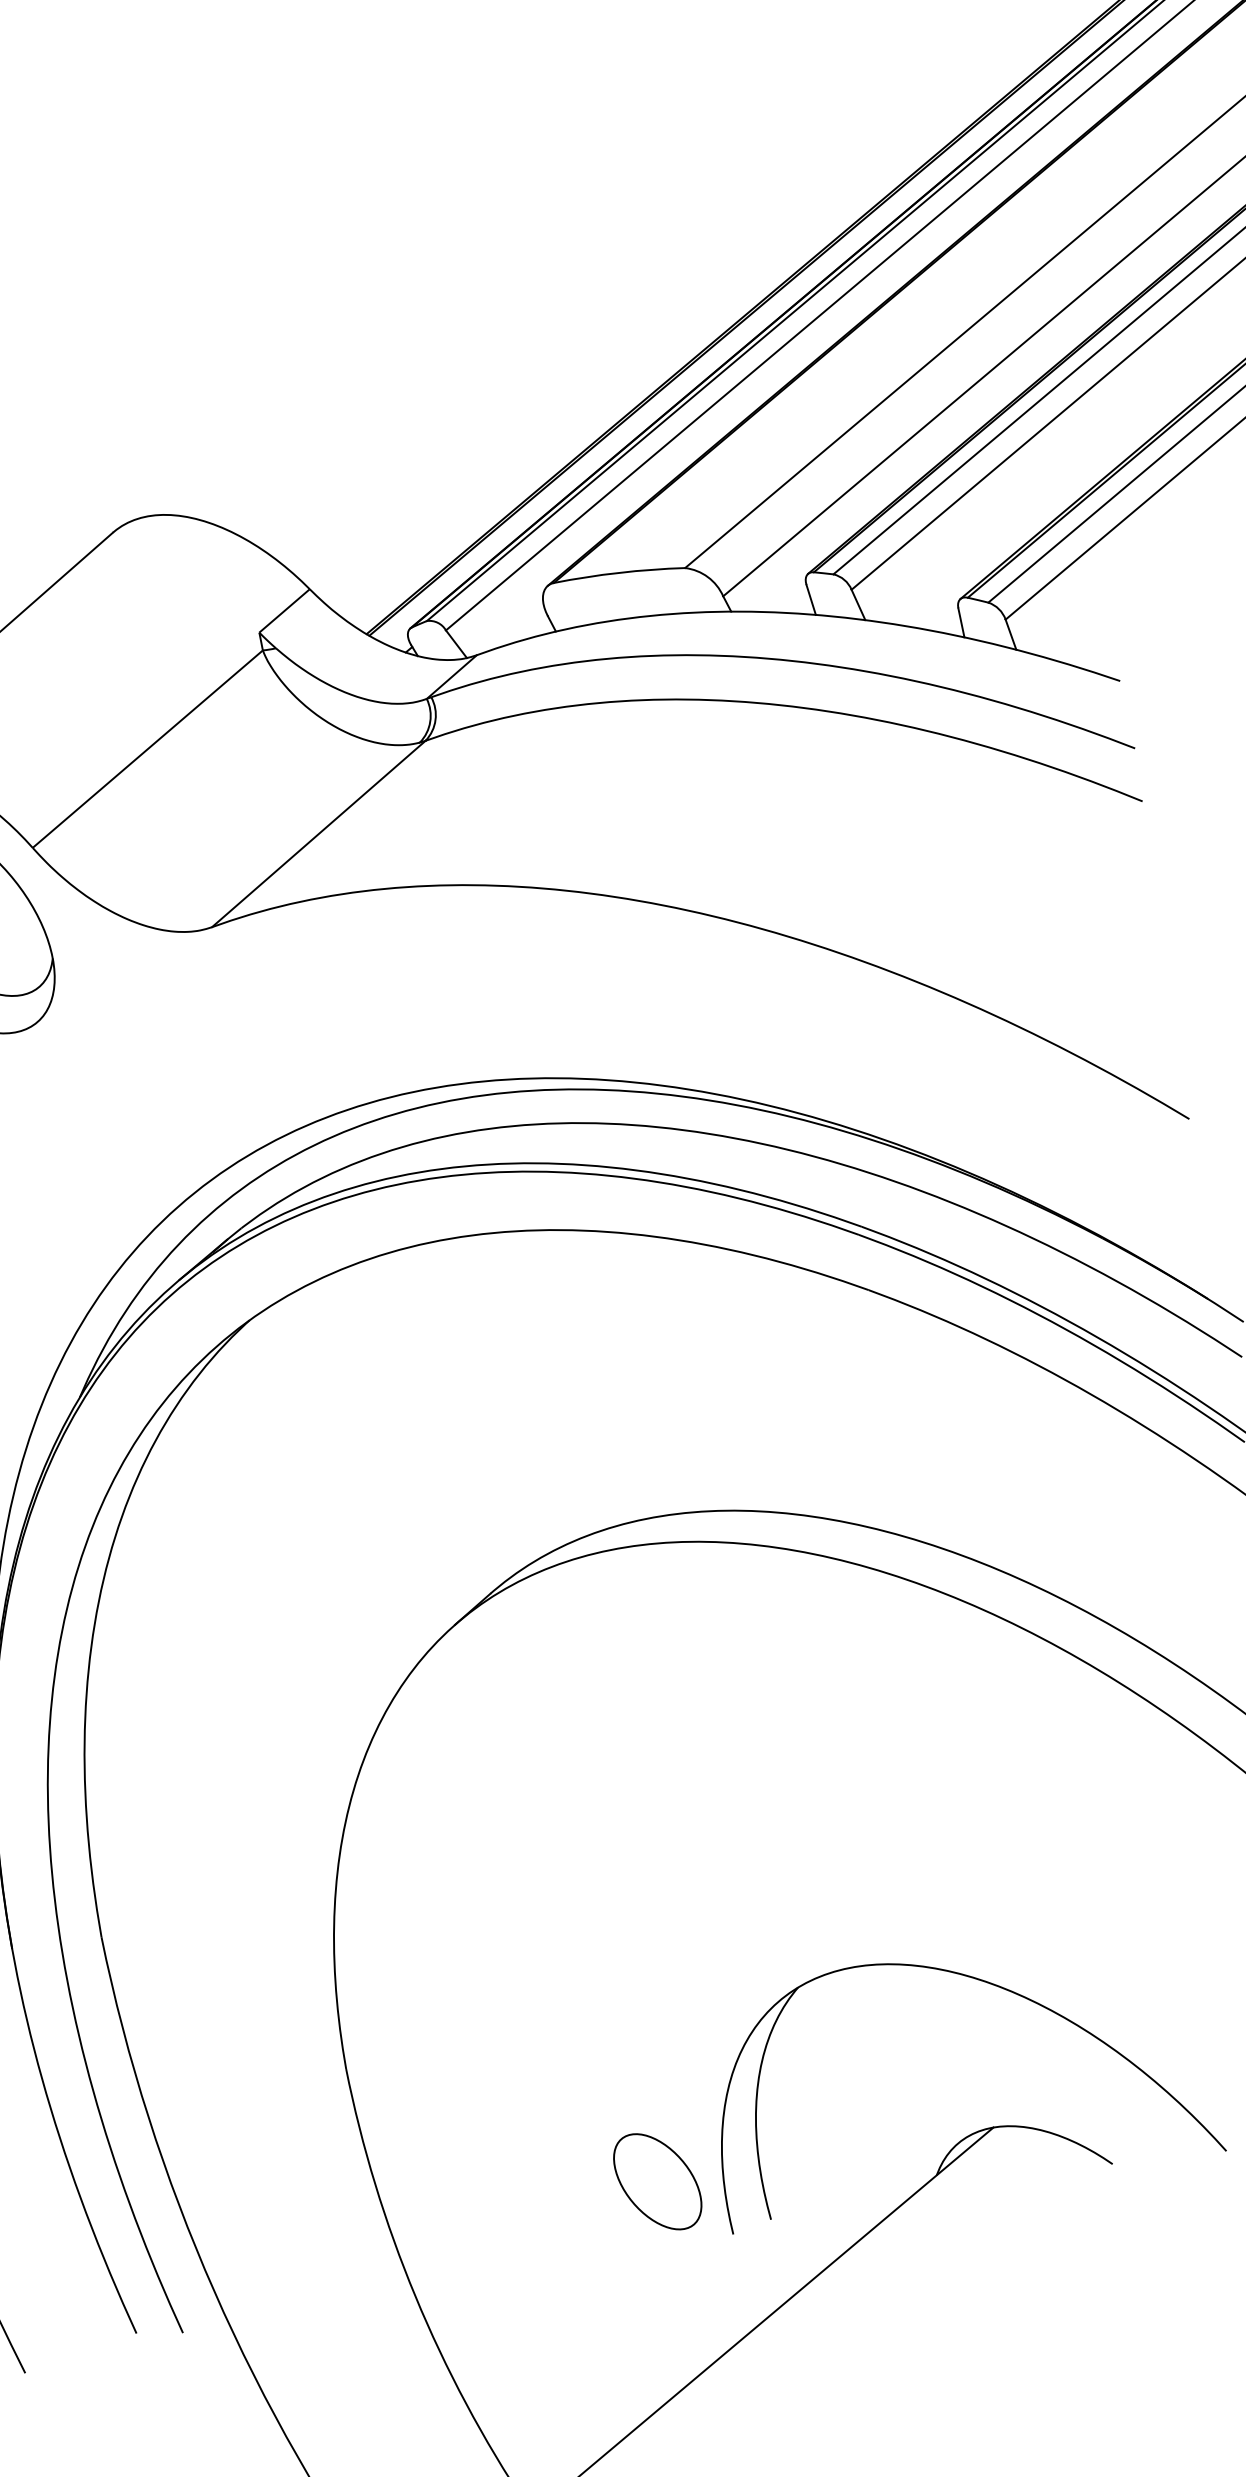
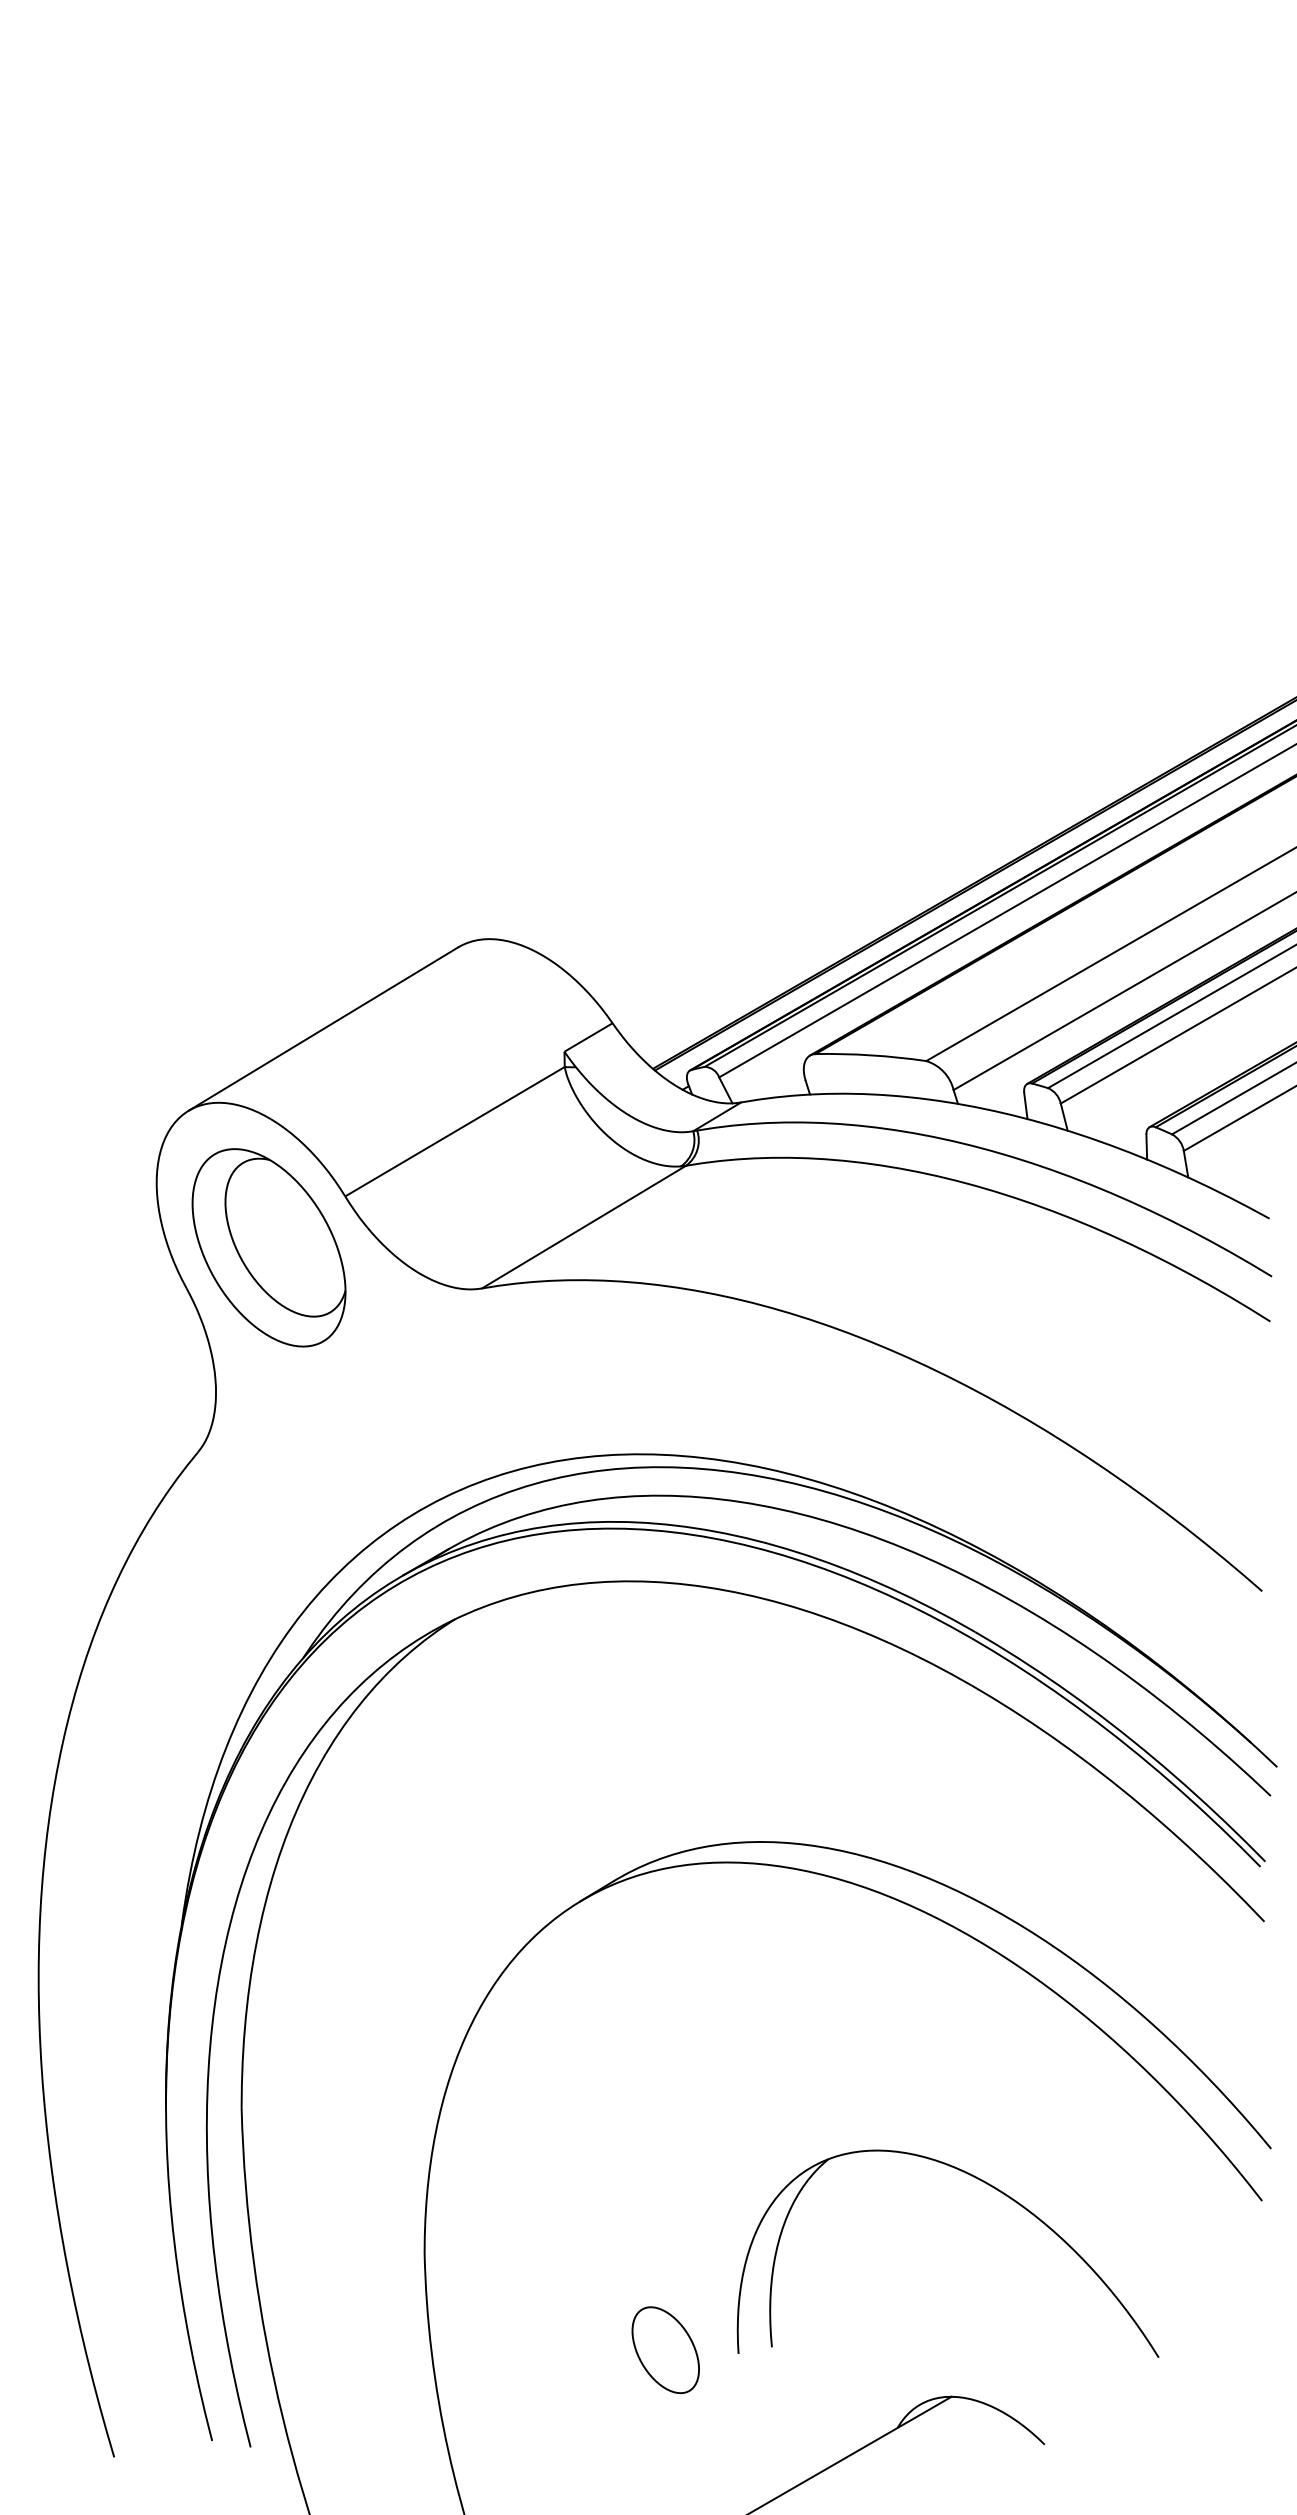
part: (988, 1984) -> (986, 2184), moved
part: (657, 2182) -> (665, 2350), moved

